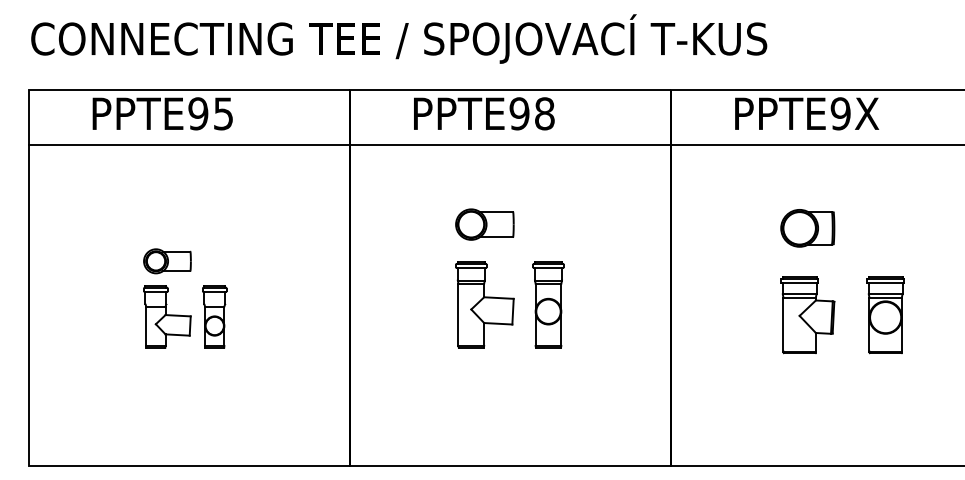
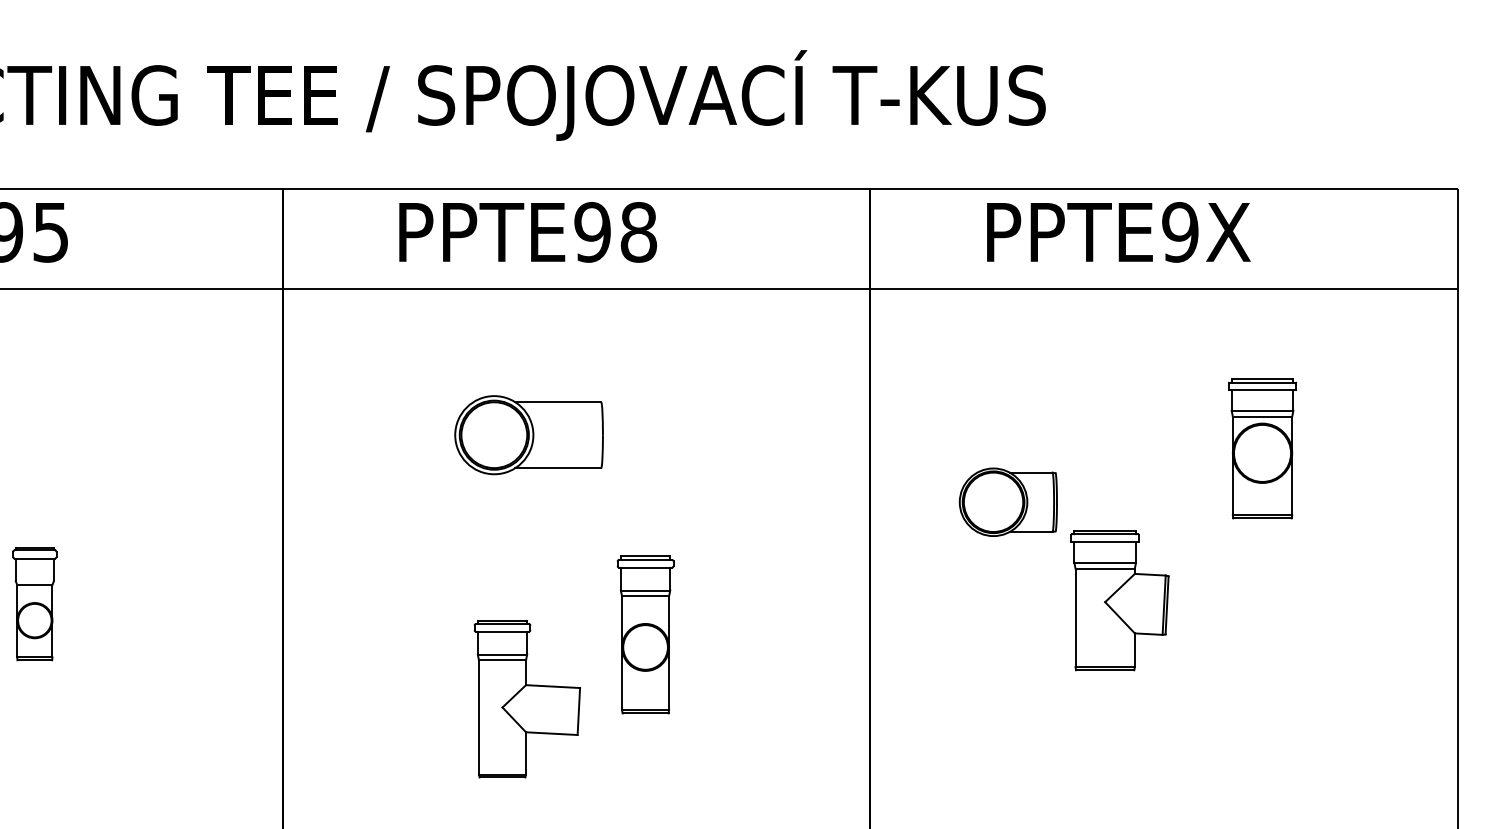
part: (484, 224) -> (528, 434), size x1.4
part: (807, 228) -> (1007, 502), moved
part: (484, 304) -> (526, 698), moved
part: (548, 304) -> (645, 634), moved
part: (885, 315) -> (1262, 449), moved

